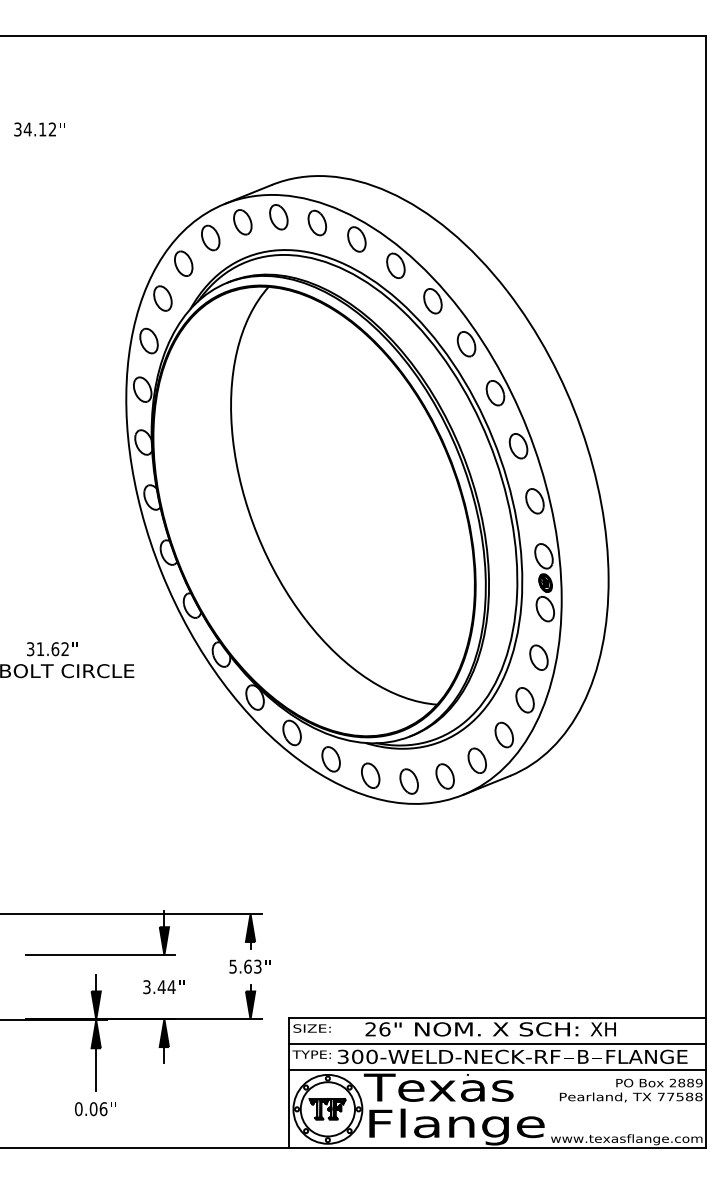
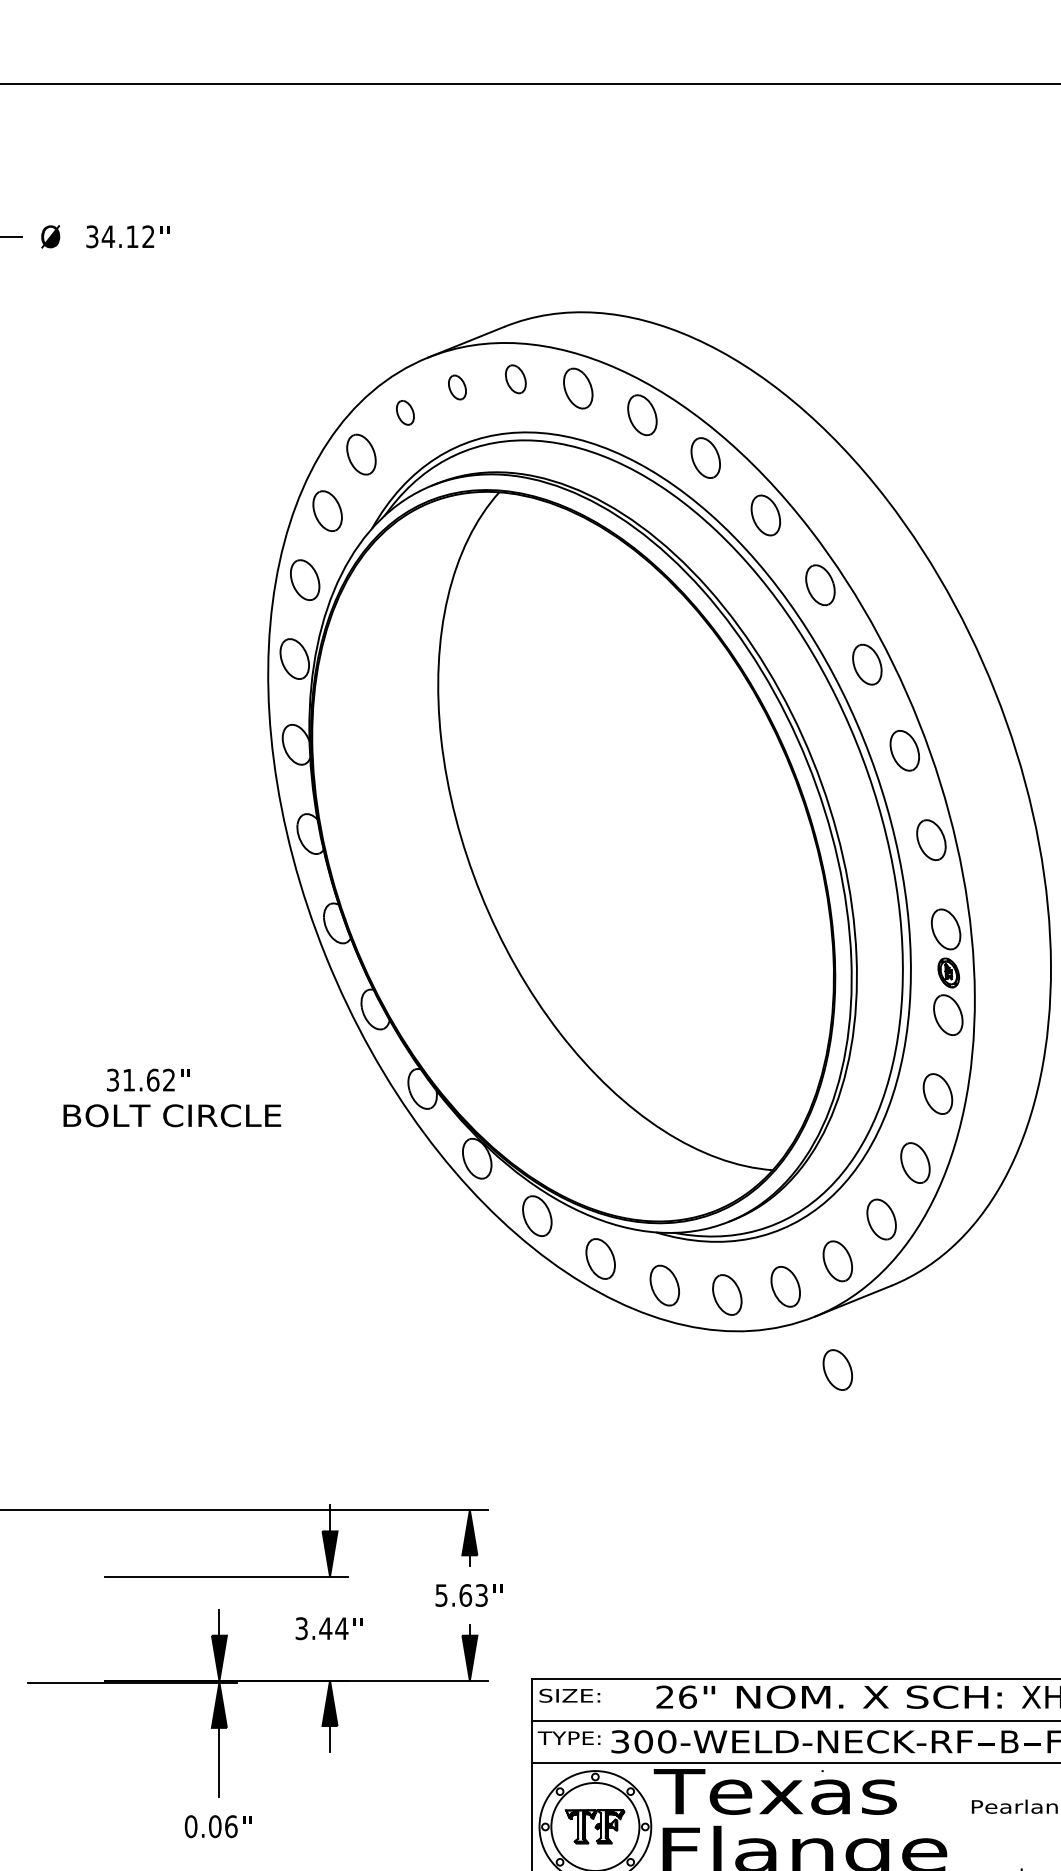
part: (278, 217) -> (515, 379), size x0.7
part: (242, 222) -> (456, 387), size x0.6
part: (210, 237) -> (404, 412), size x0.6
part: (476, 827) -> (836, 1369), added

